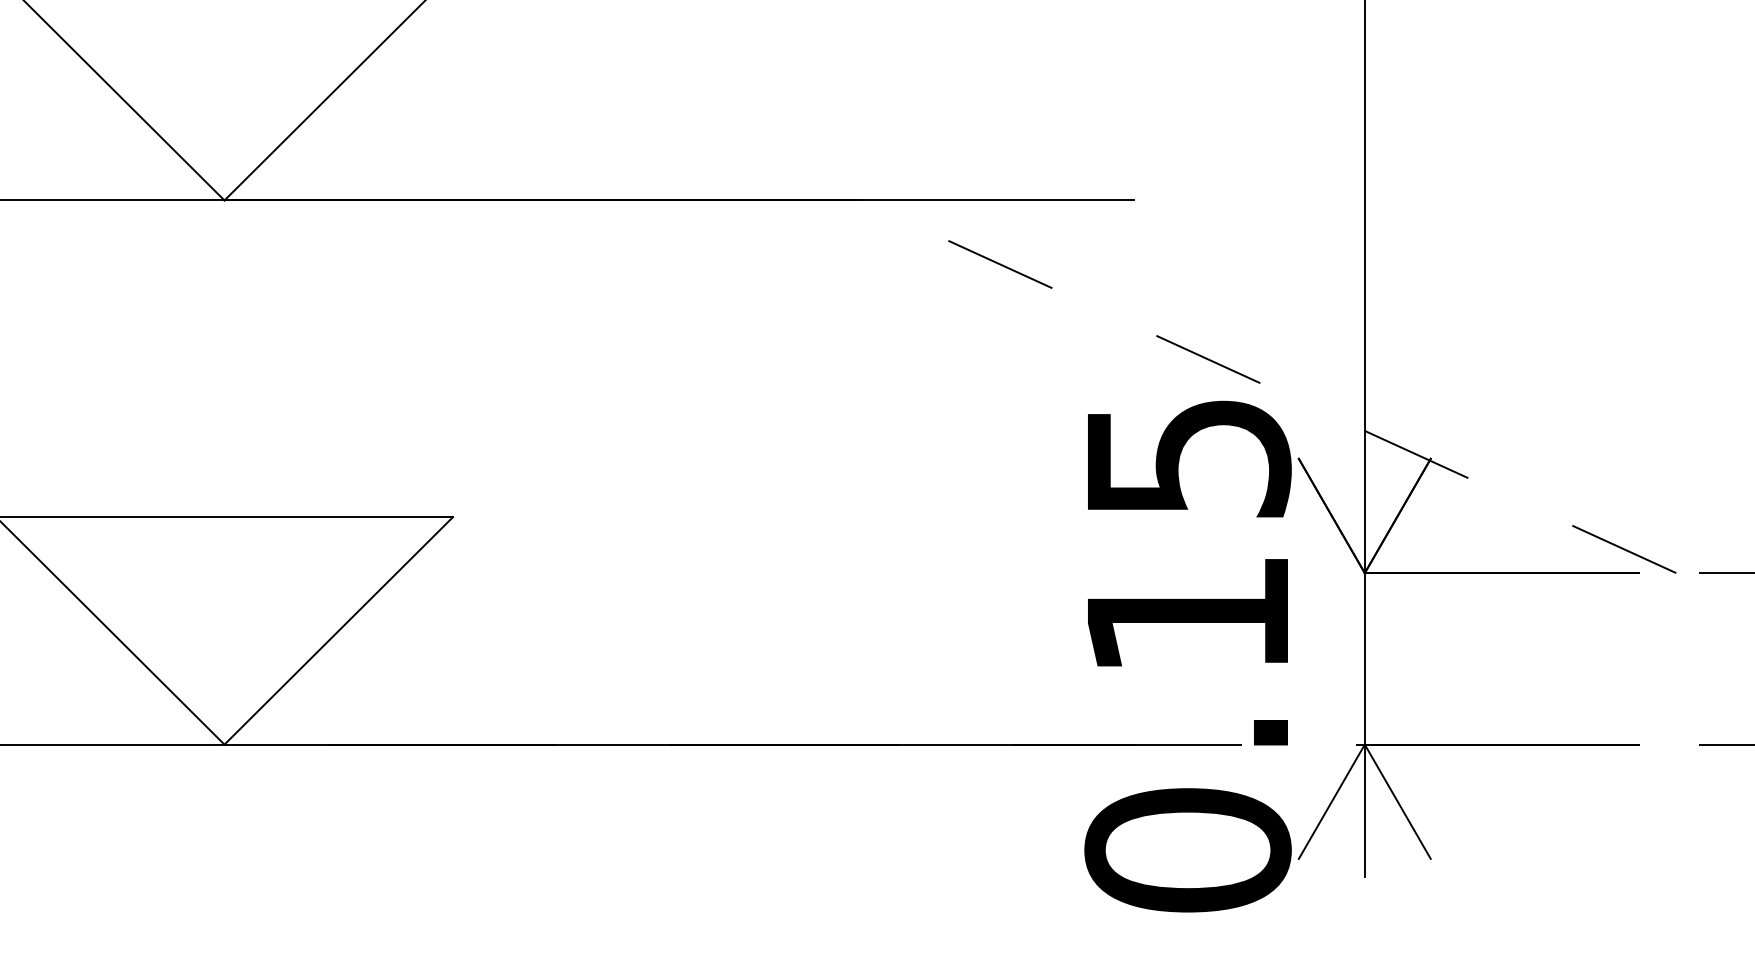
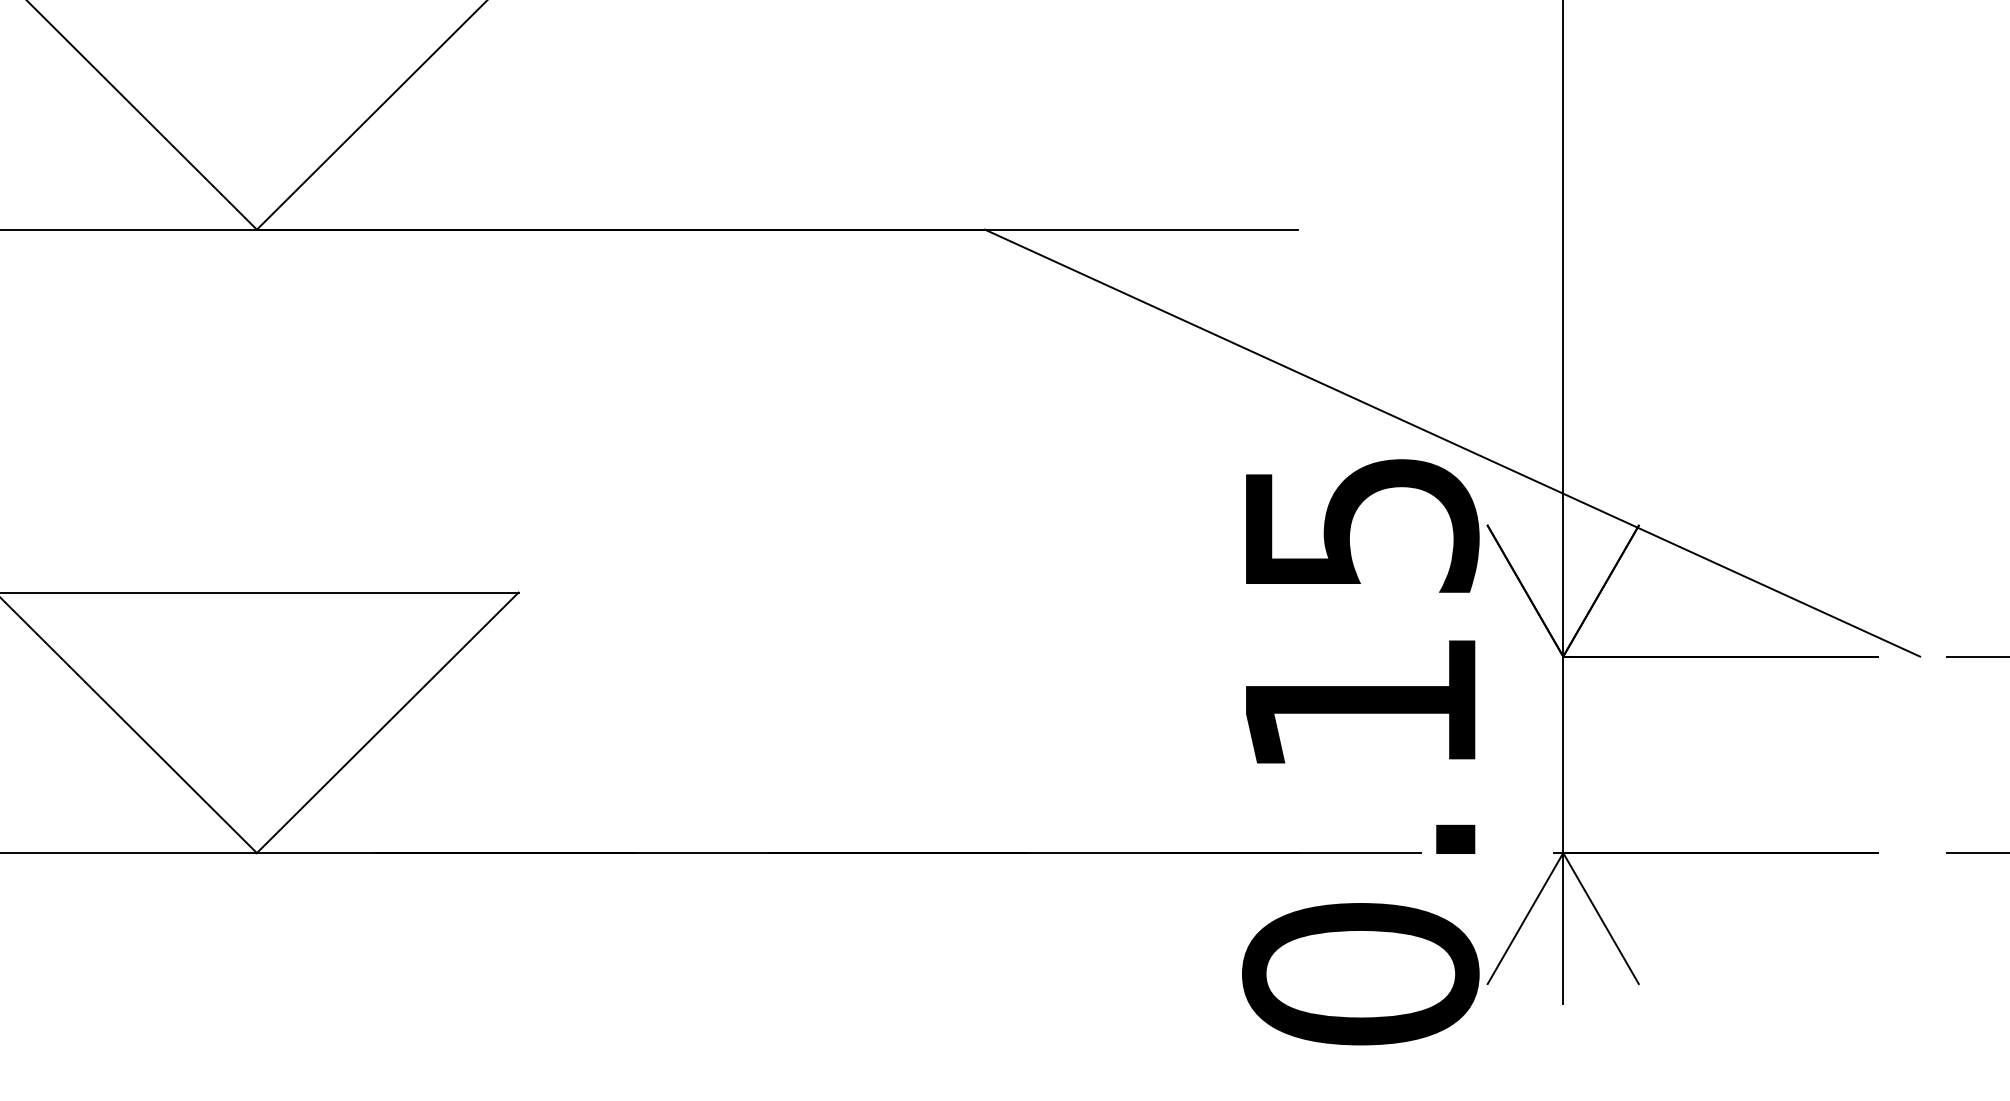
line: (1268, 387) -> (1452, 443), dashed -> solid

